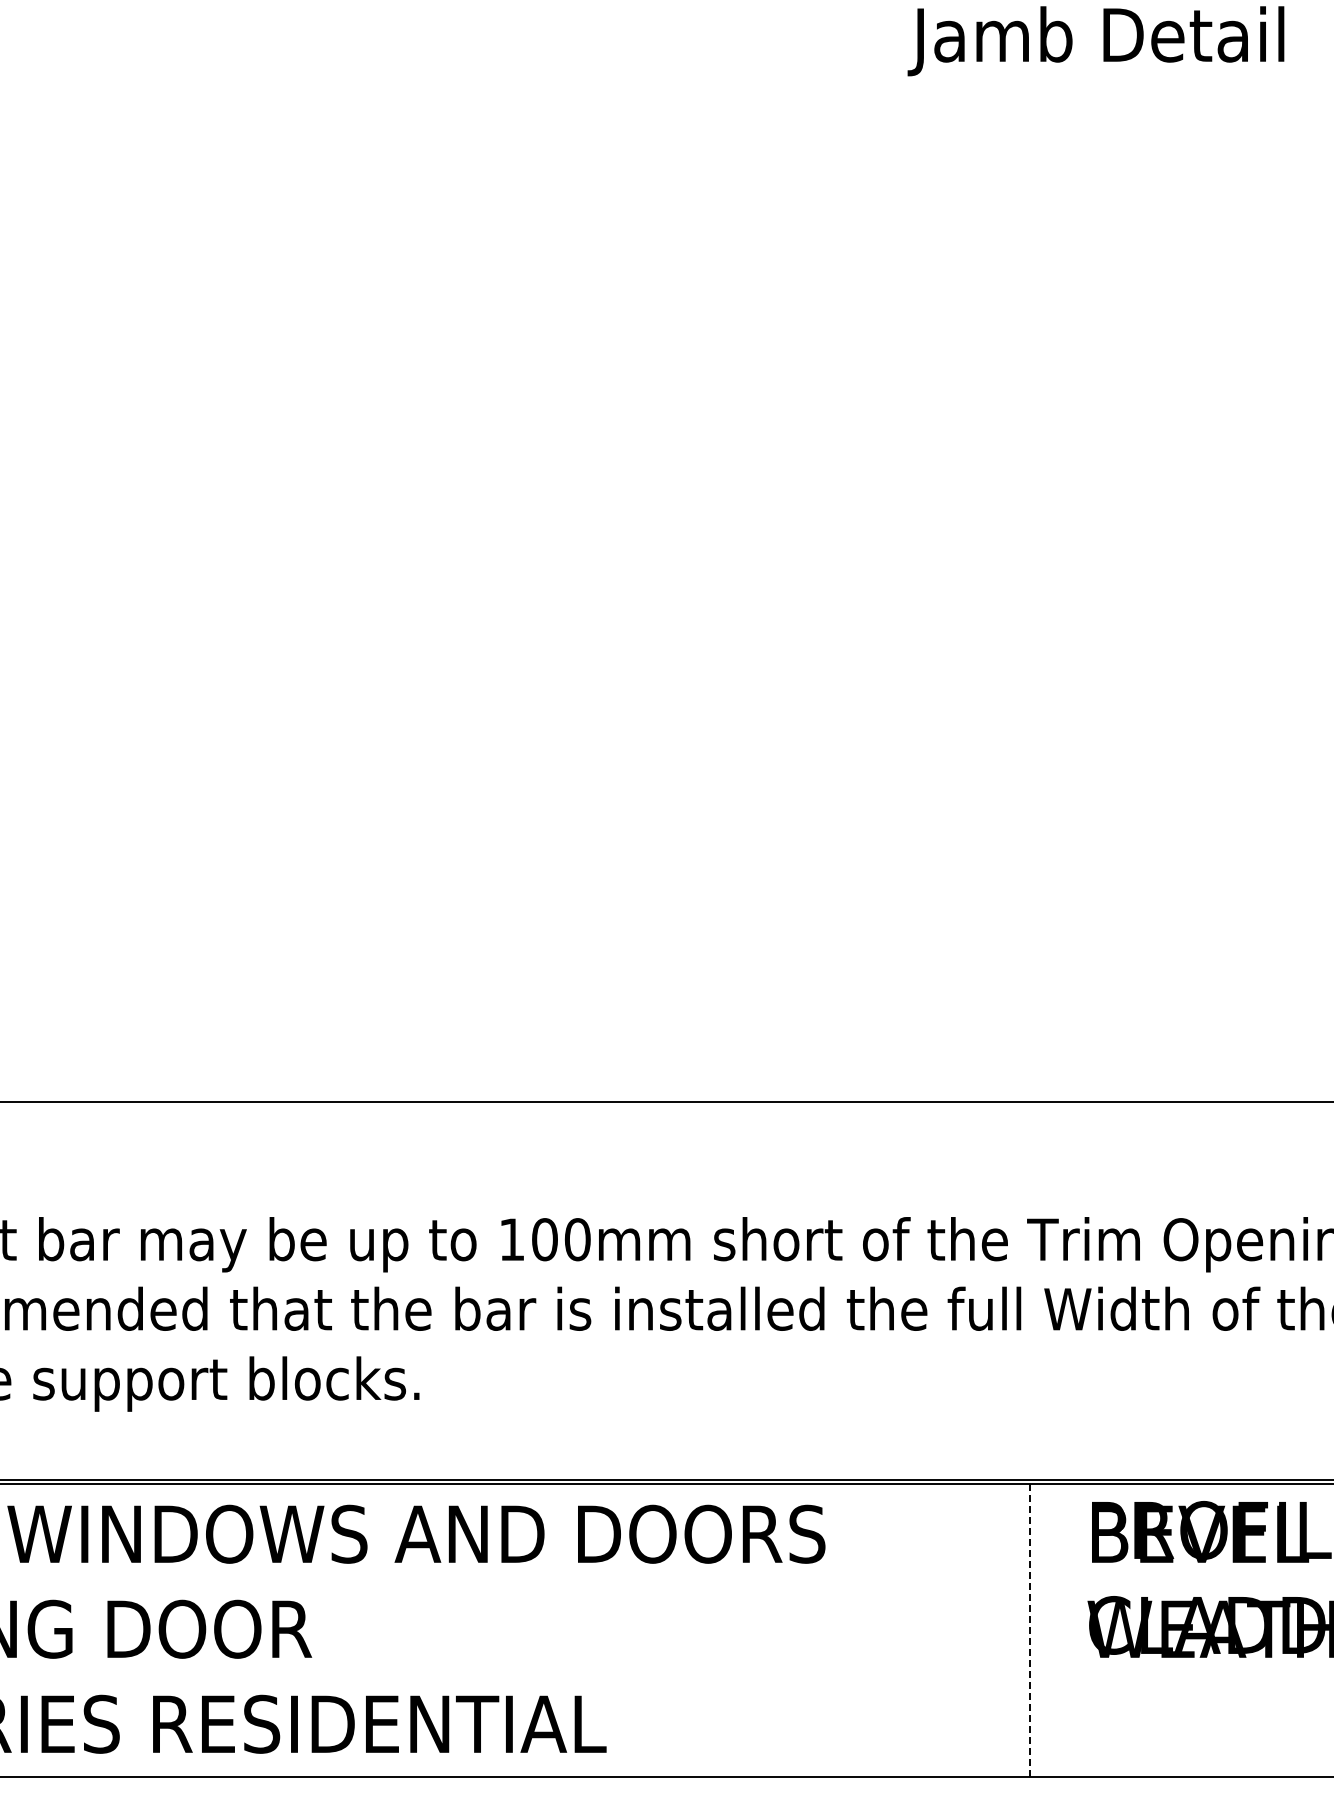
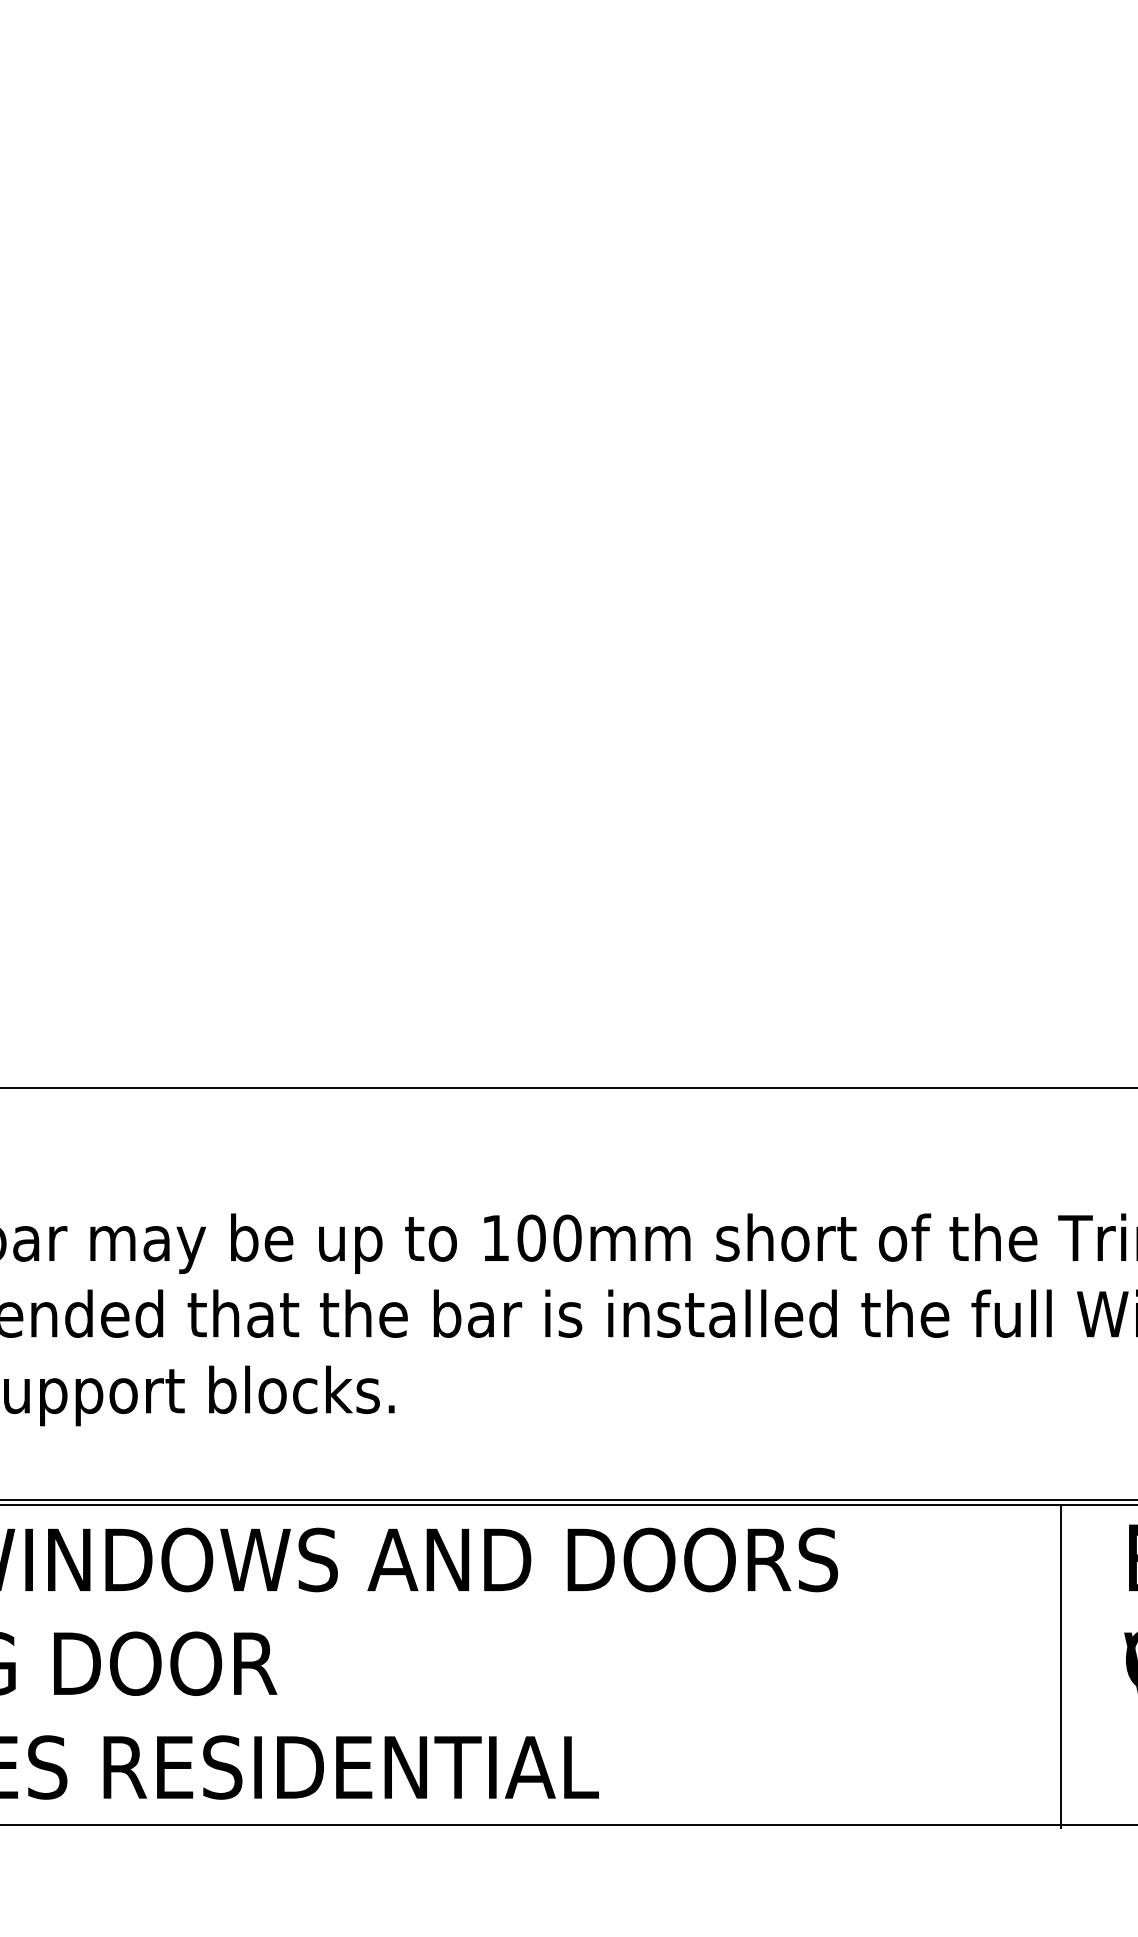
line: (1029, 1632) -> (1060, 1667), dashed -> solid

